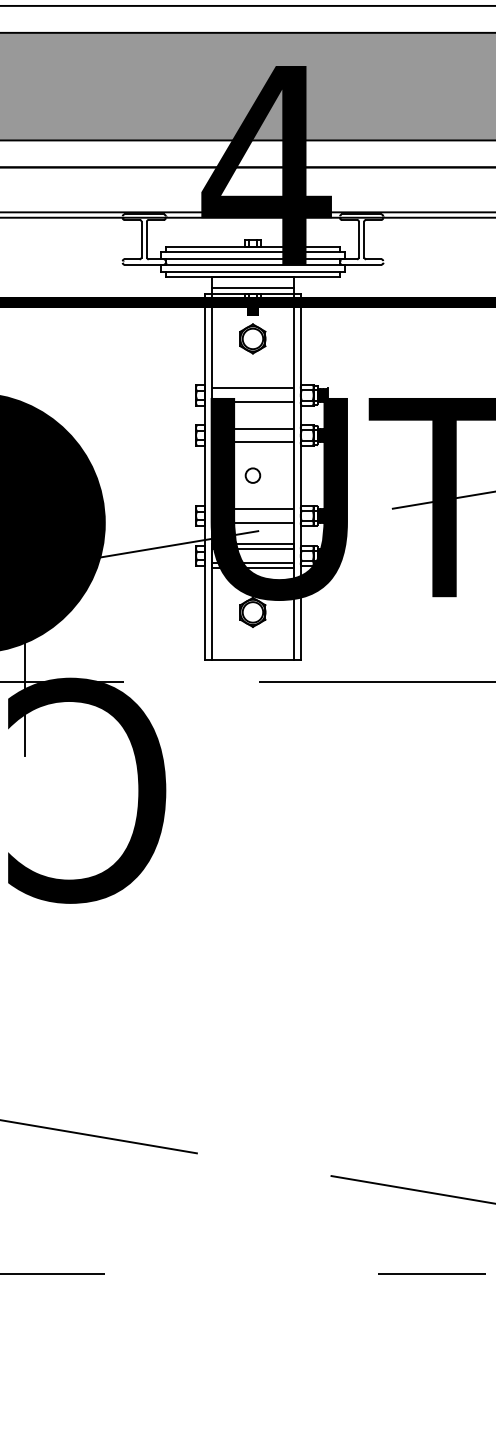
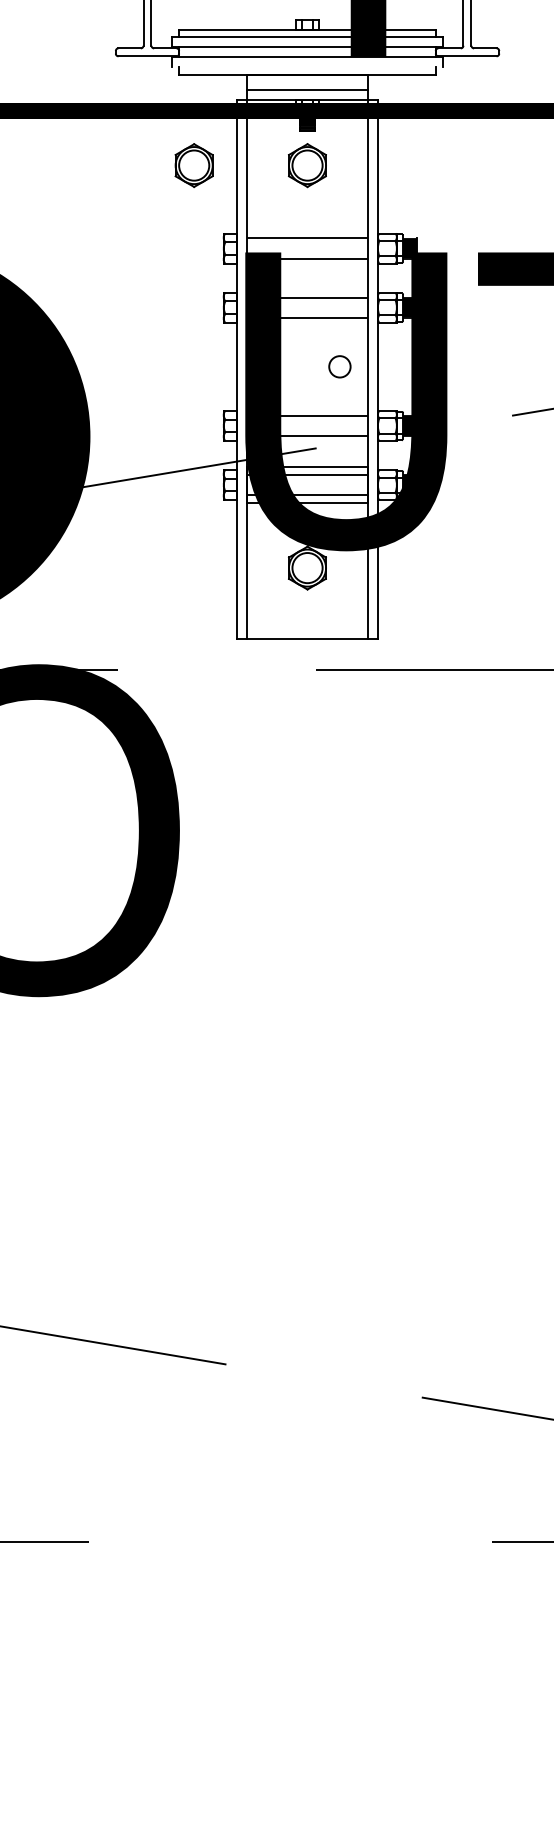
line: (252, 272) -> (306, 67), removed
part: (175, 338) -> (193, 164), added
circle: (252, 475) -> (339, 366), moved

